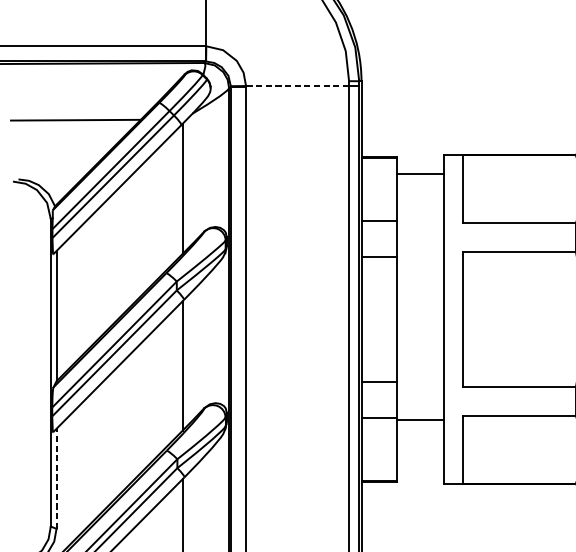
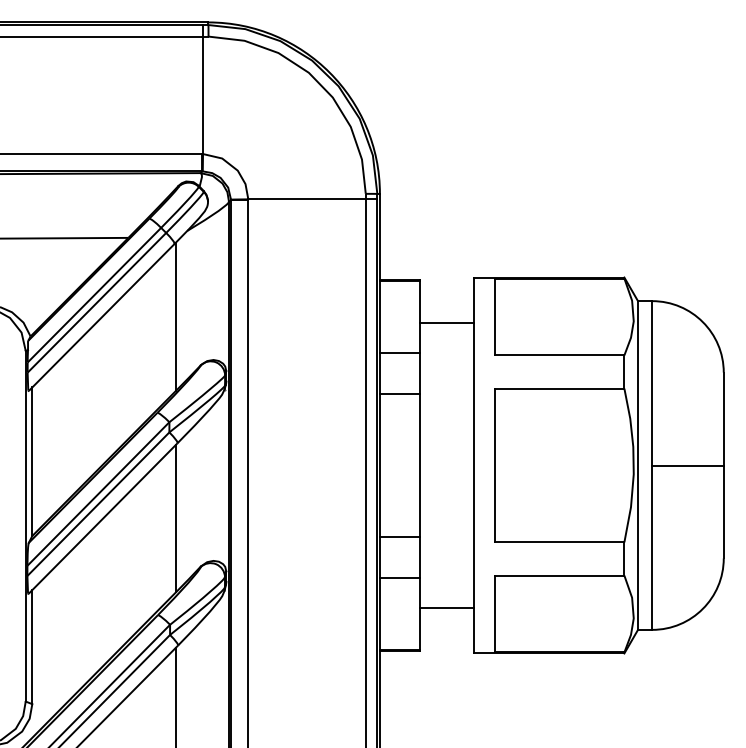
line: (297, 86) -> (307, 199), dashed -> solid
line: (419, 173) -> (446, 322), moved
line: (419, 420) -> (446, 608), moved
line: (56, 478) -> (32, 646), dashed -> solid

